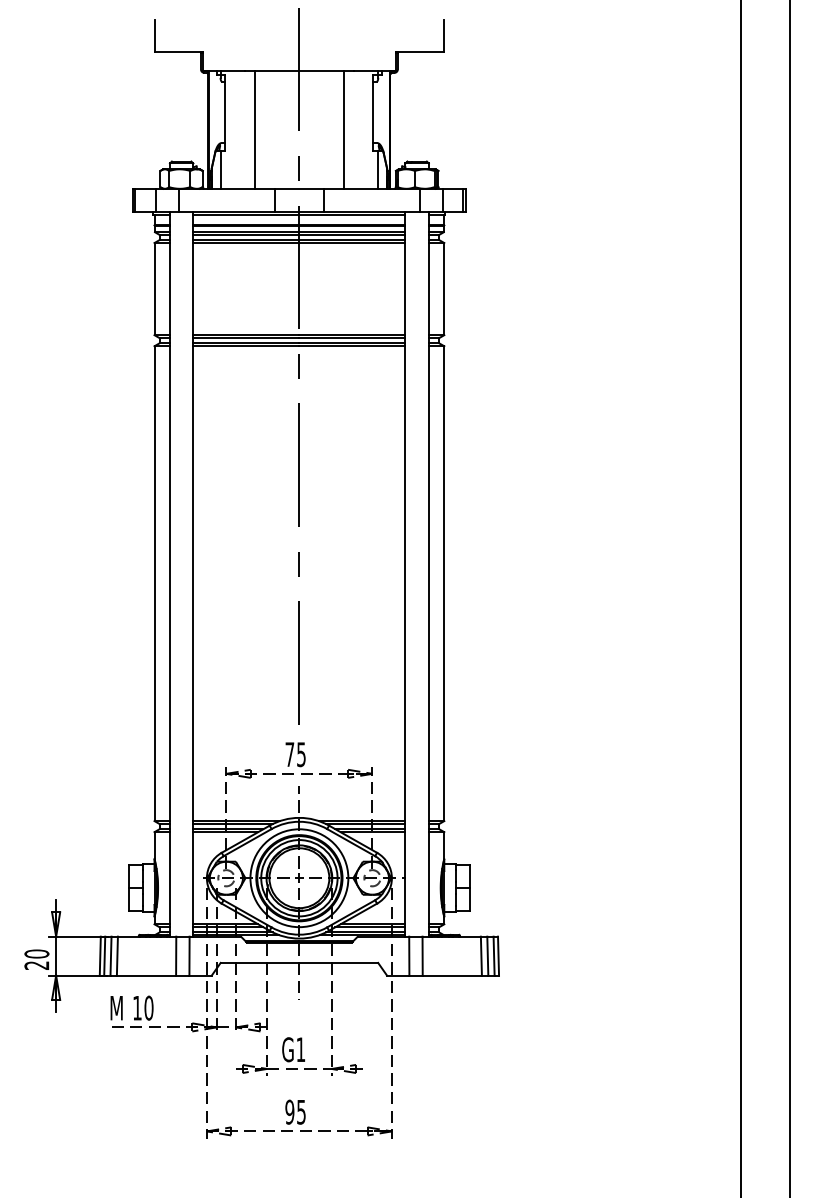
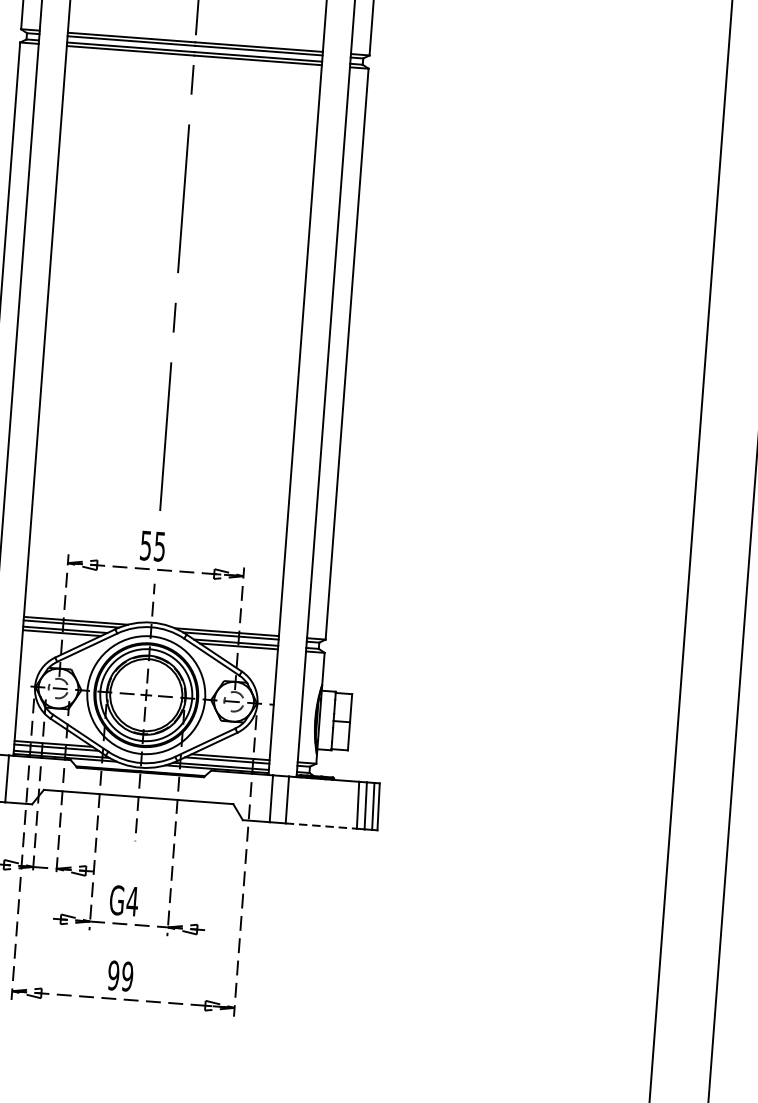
text: (289, 754) -> (145, 545), 75 -> 55
line: (452, 975) -> (321, 825), solid -> dashed
text: (300, 1049) -> (132, 901), G1 -> G4
text: (300, 1111) -> (126, 975), 95 -> 99

